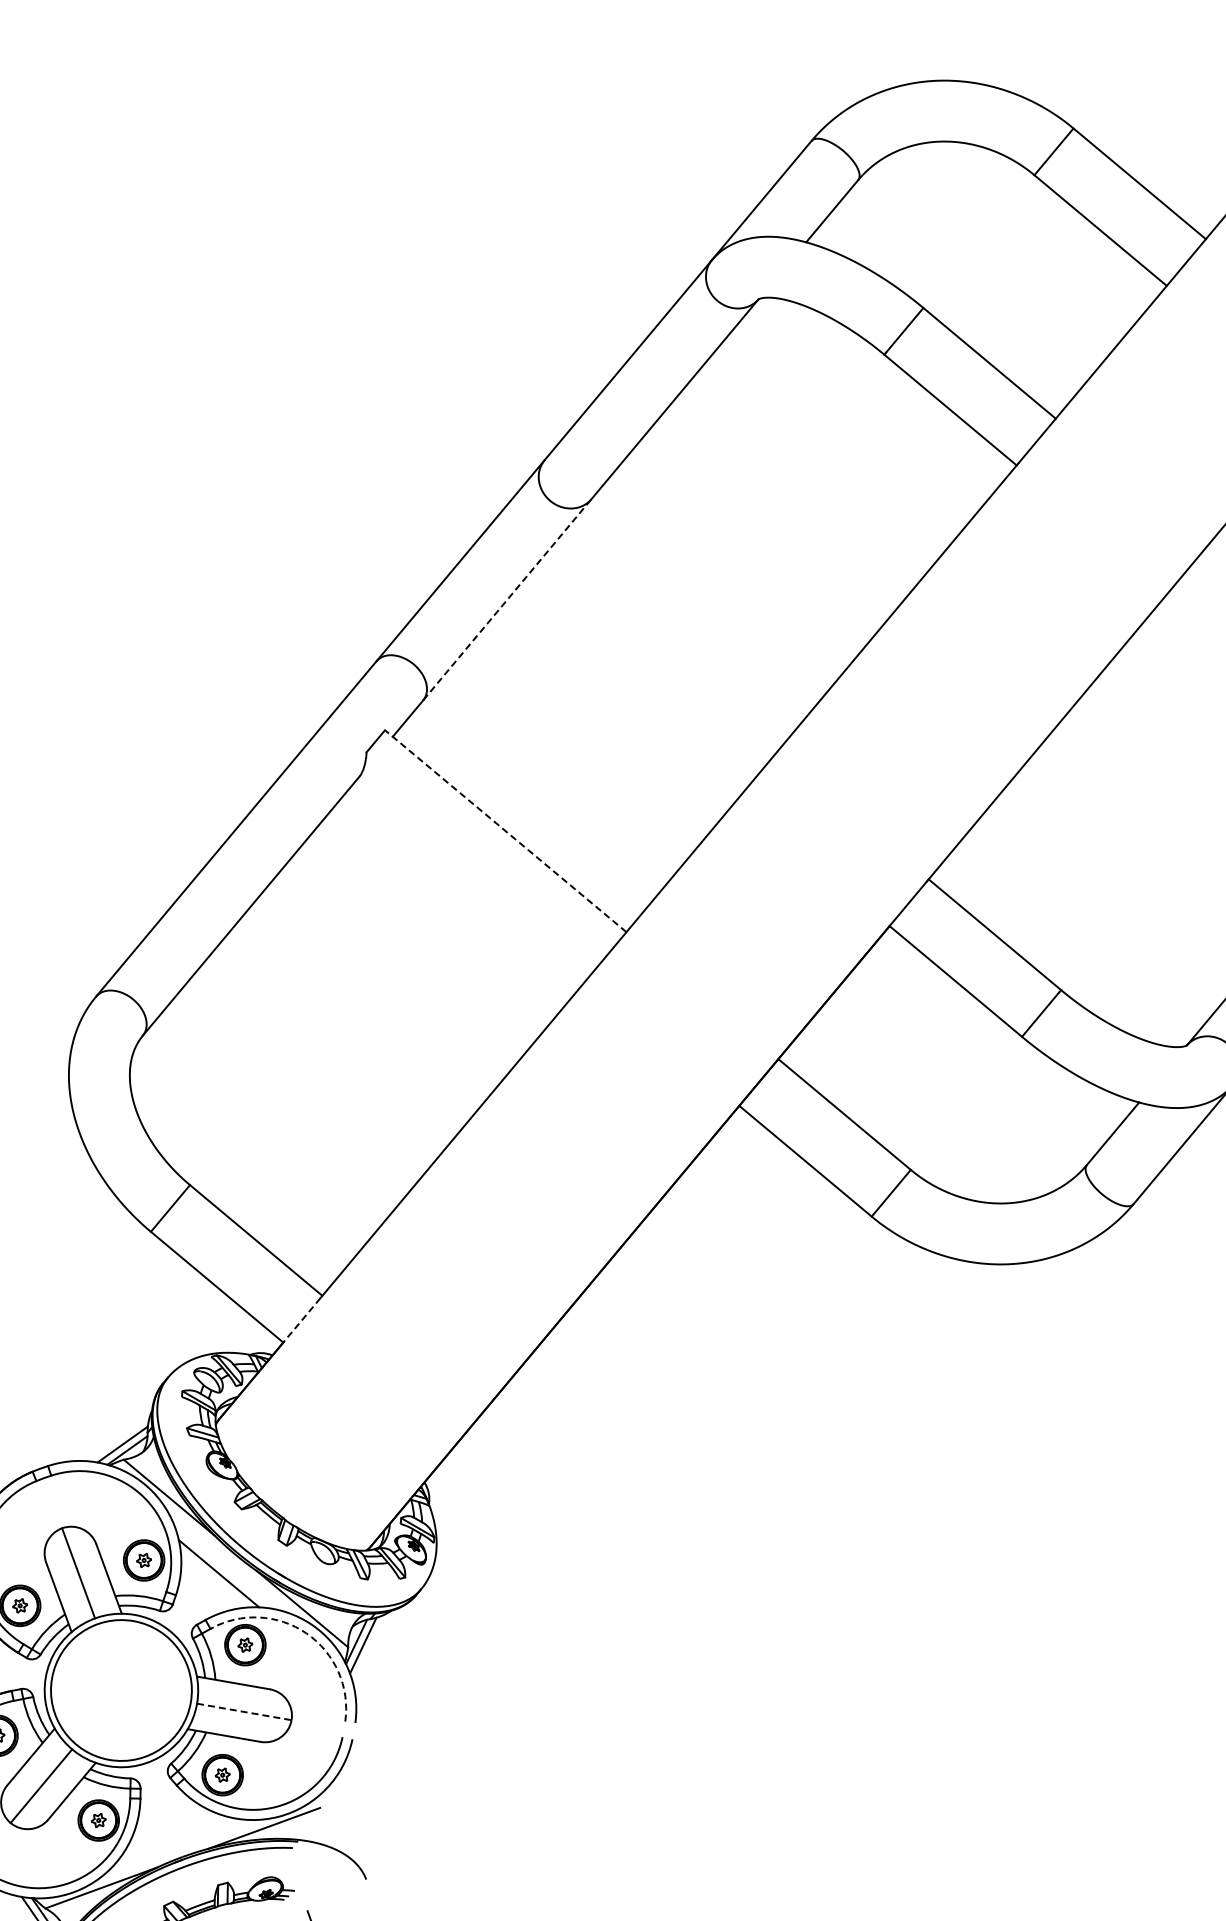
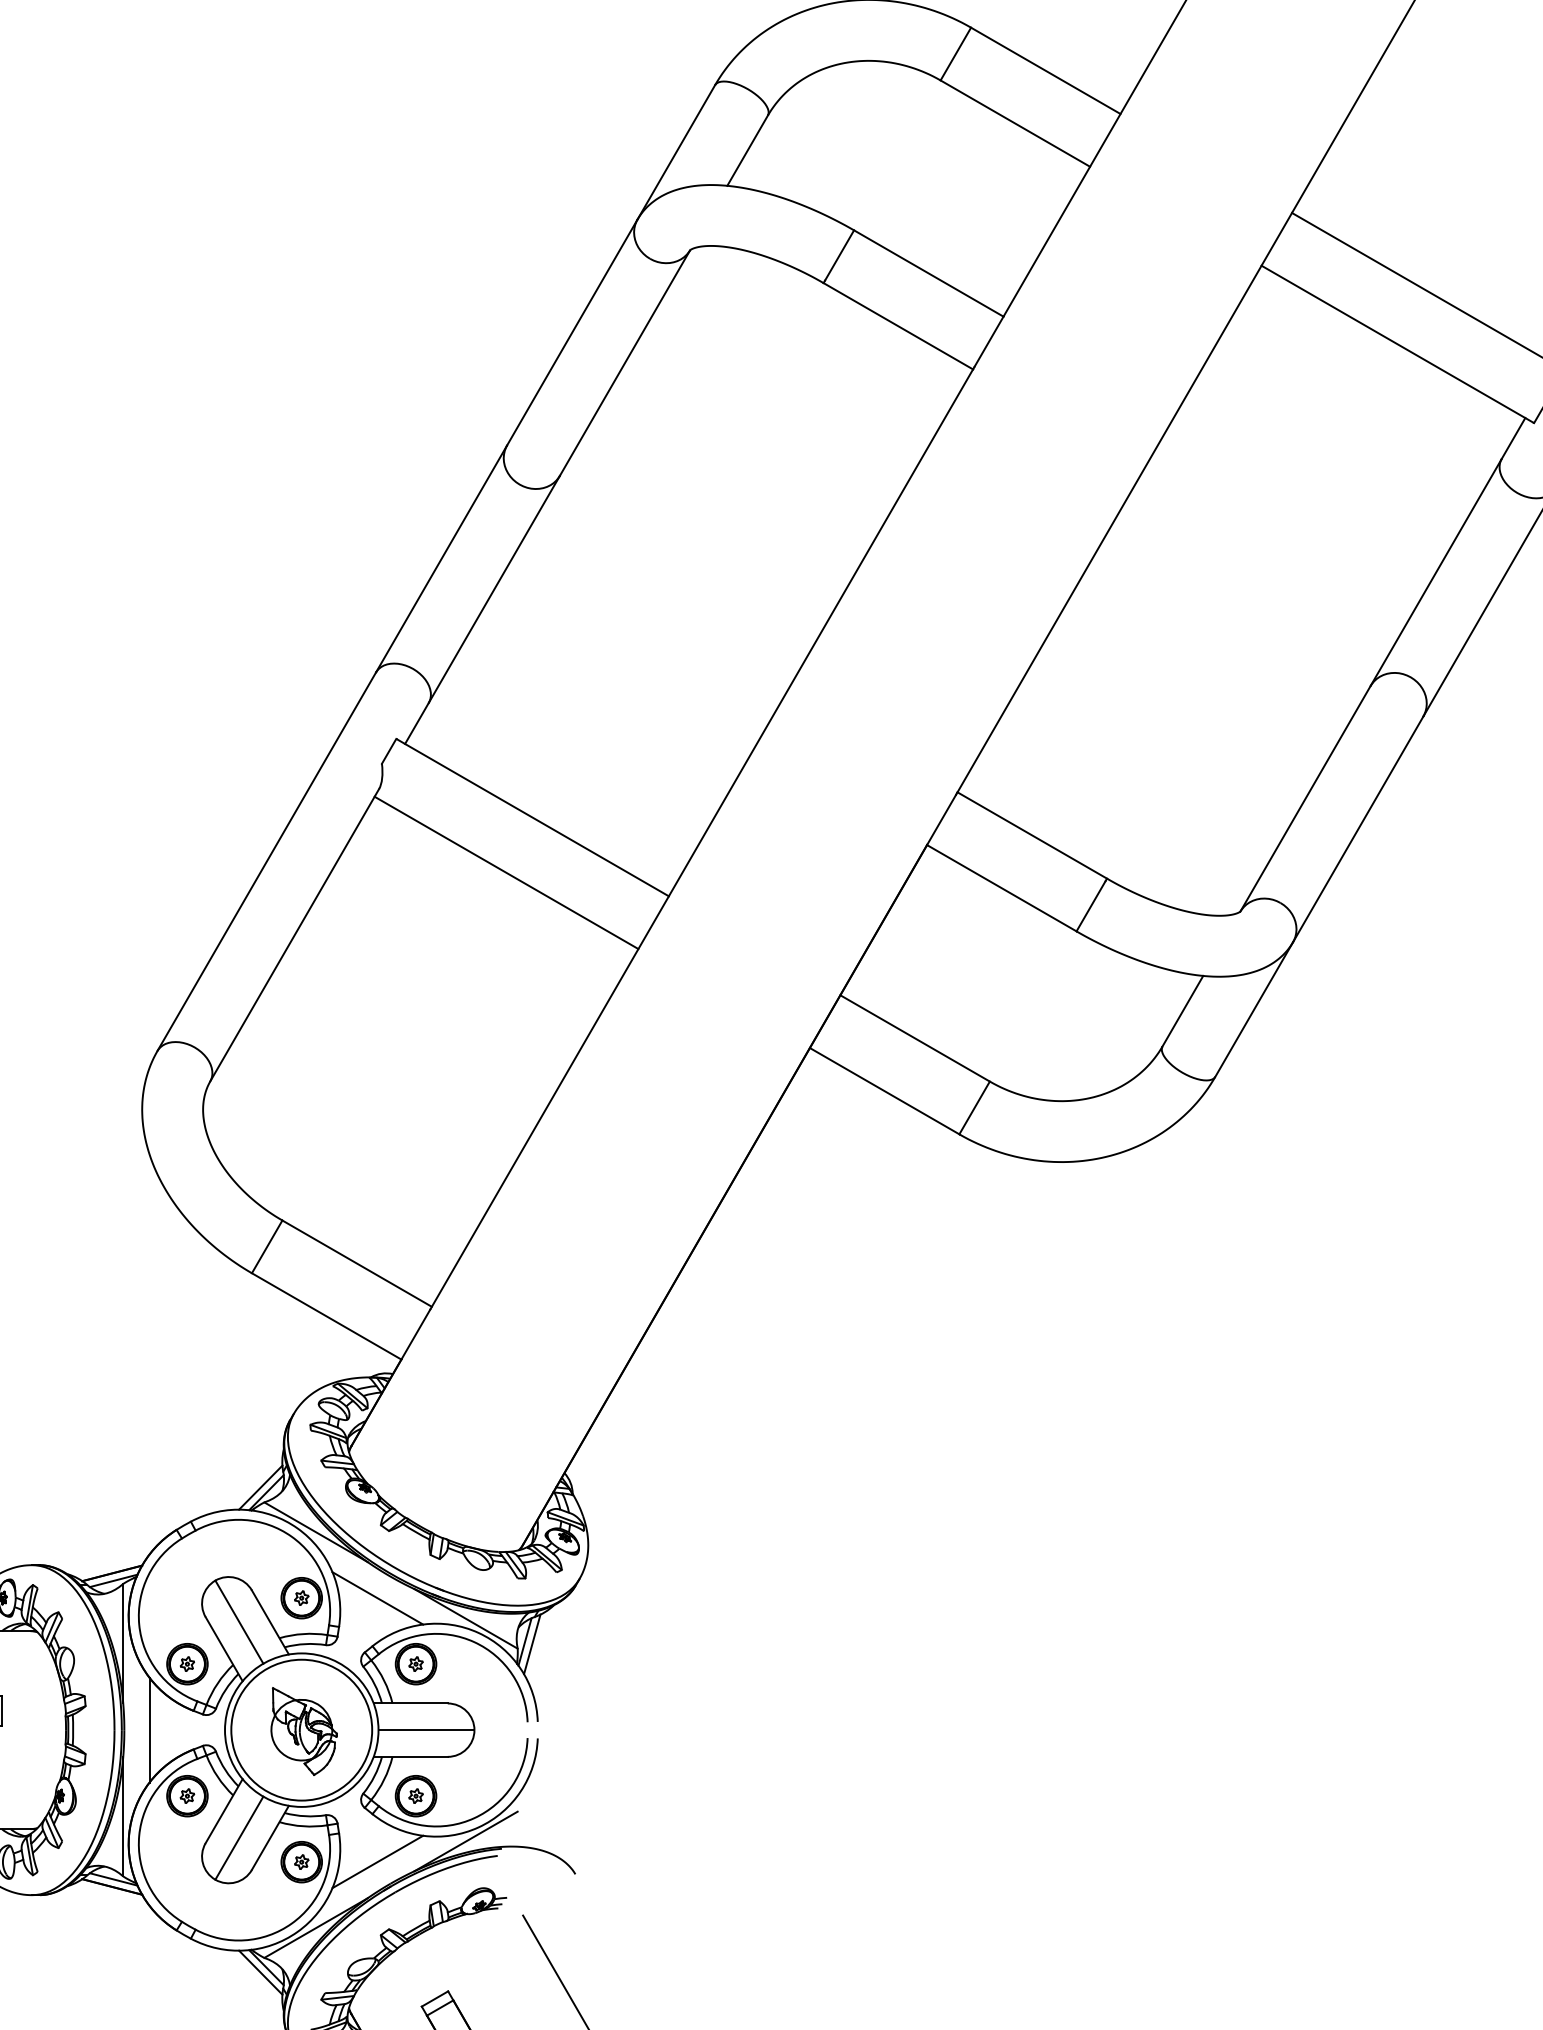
line: (507, 598) -> (494, 588), dashed -> solid
line: (506, 831) -> (533, 817), dashed -> solid
line: (470, 880) -> (506, 872), added
line: (301, 1320) -> (415, 1334), dashed -> solid
arc: (306, 1633) -> (474, 1642), dashed -> solid
part: (122, 1692) -> (303, 1731), added
line: (244, 1712) -> (426, 1730), dashed -> solid
line: (173, 1832) -> (377, 1861), added

